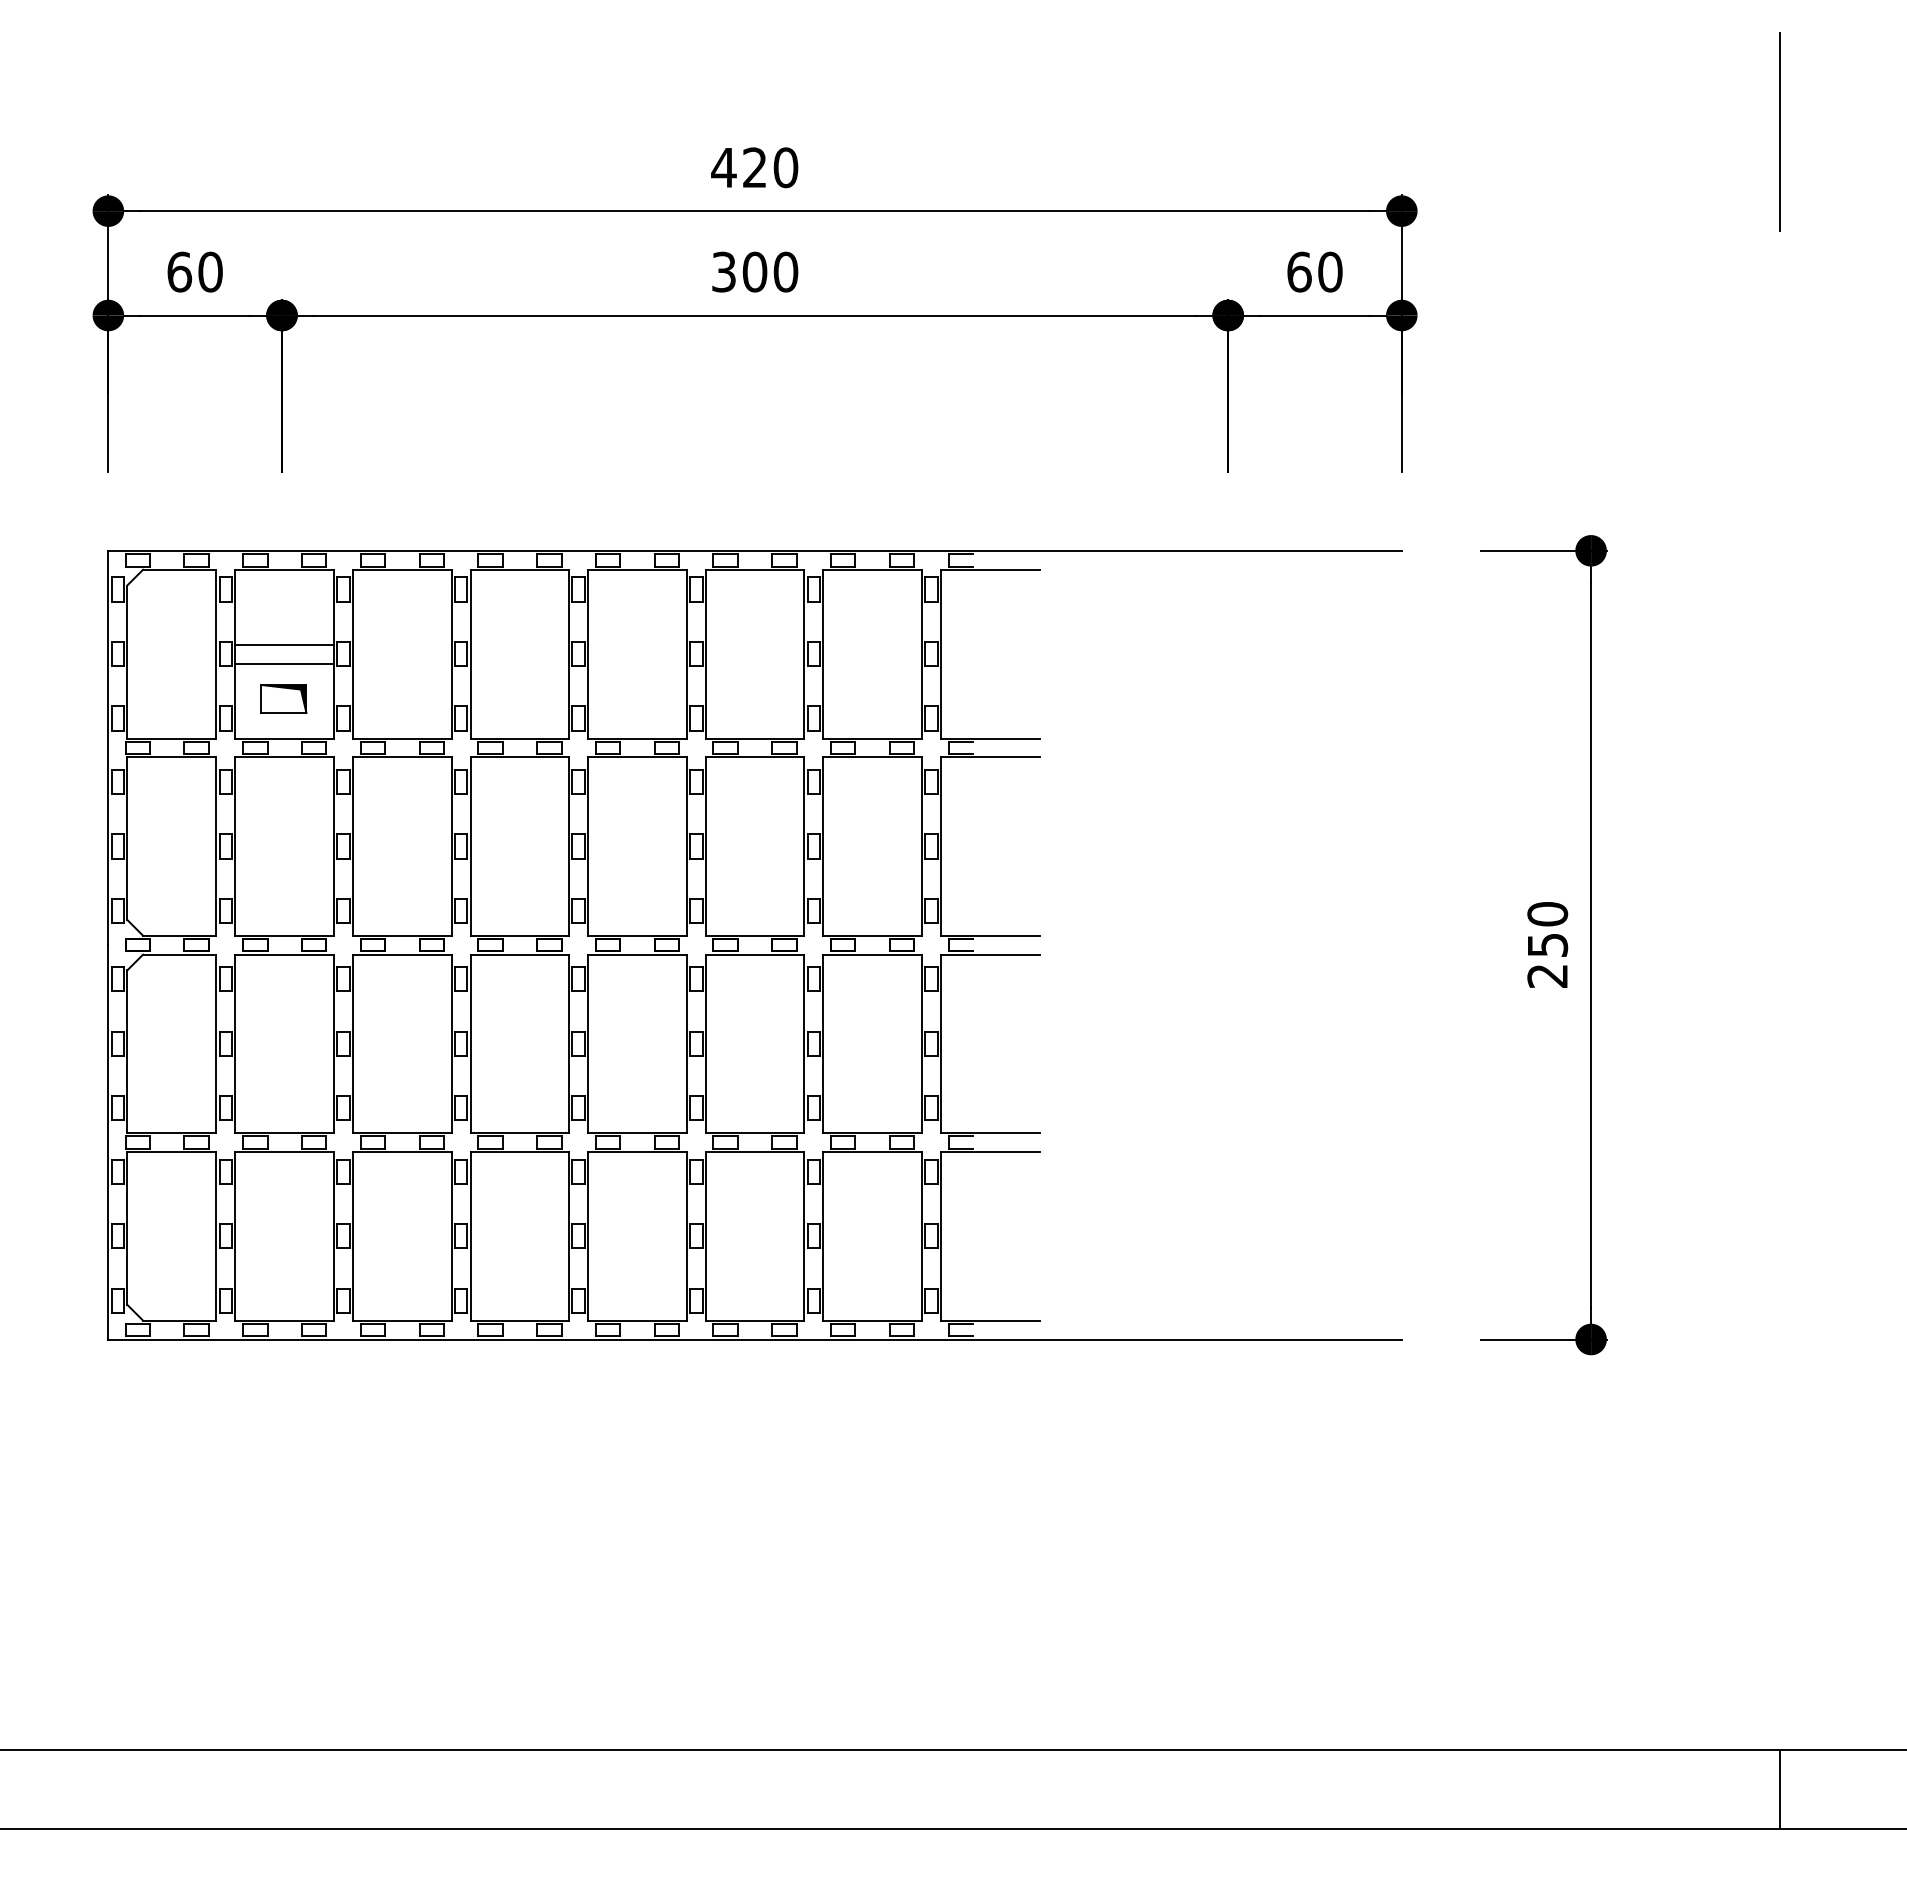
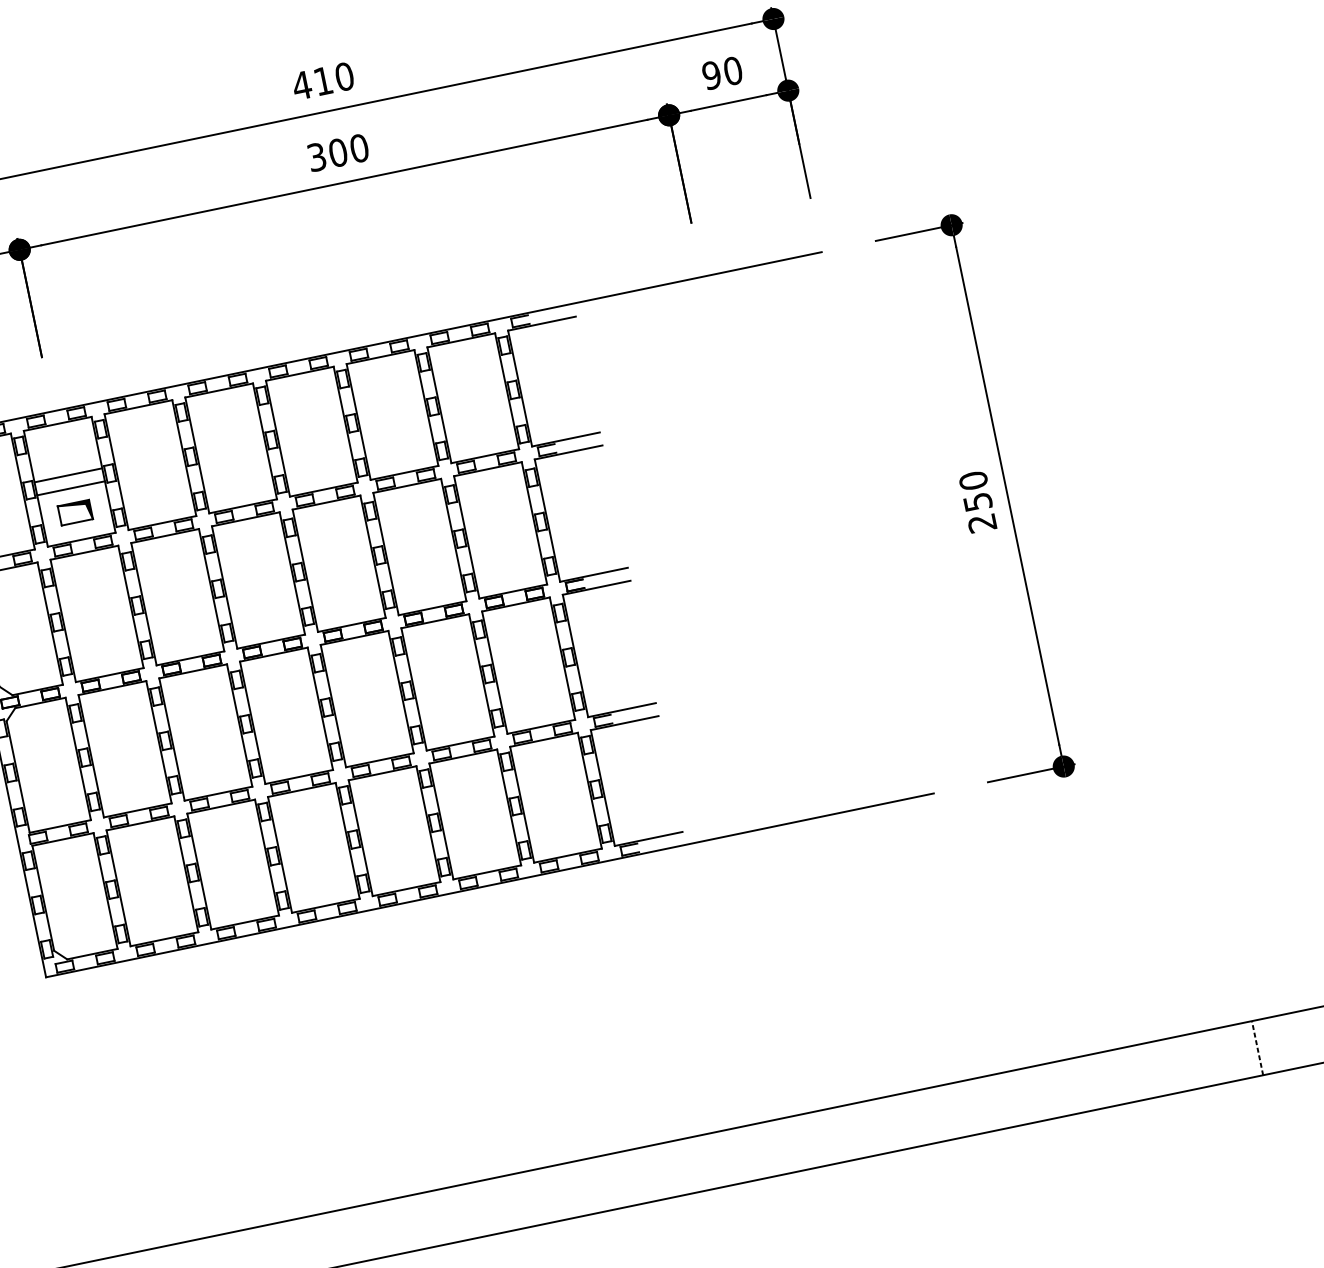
text: (754, 167) -> (322, 81), 420 -> 410
text: (1299, 271) -> (711, 74), 60 -> 90
line: (1780, 1788) -> (1257, 1047), solid -> dashed

